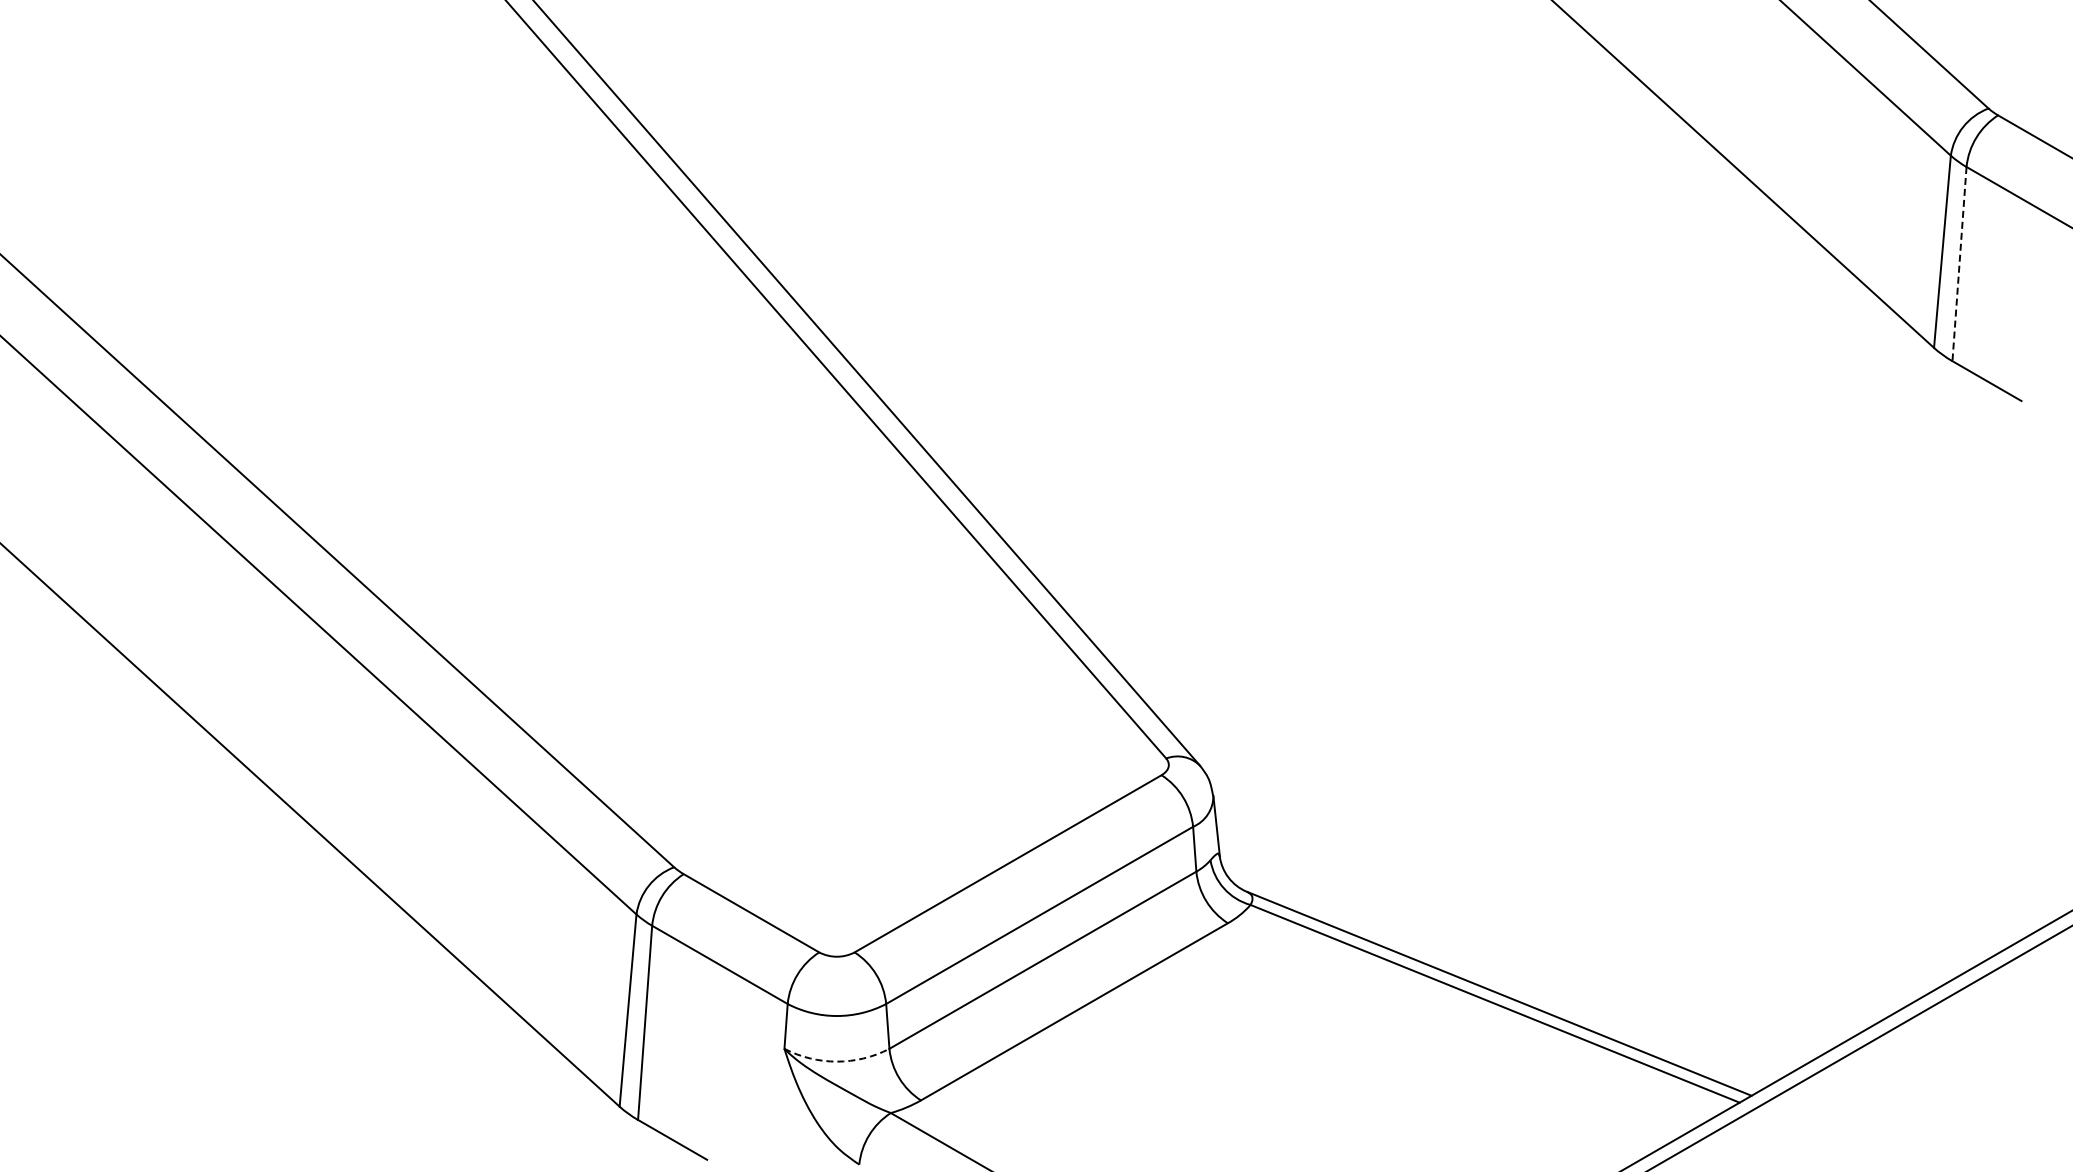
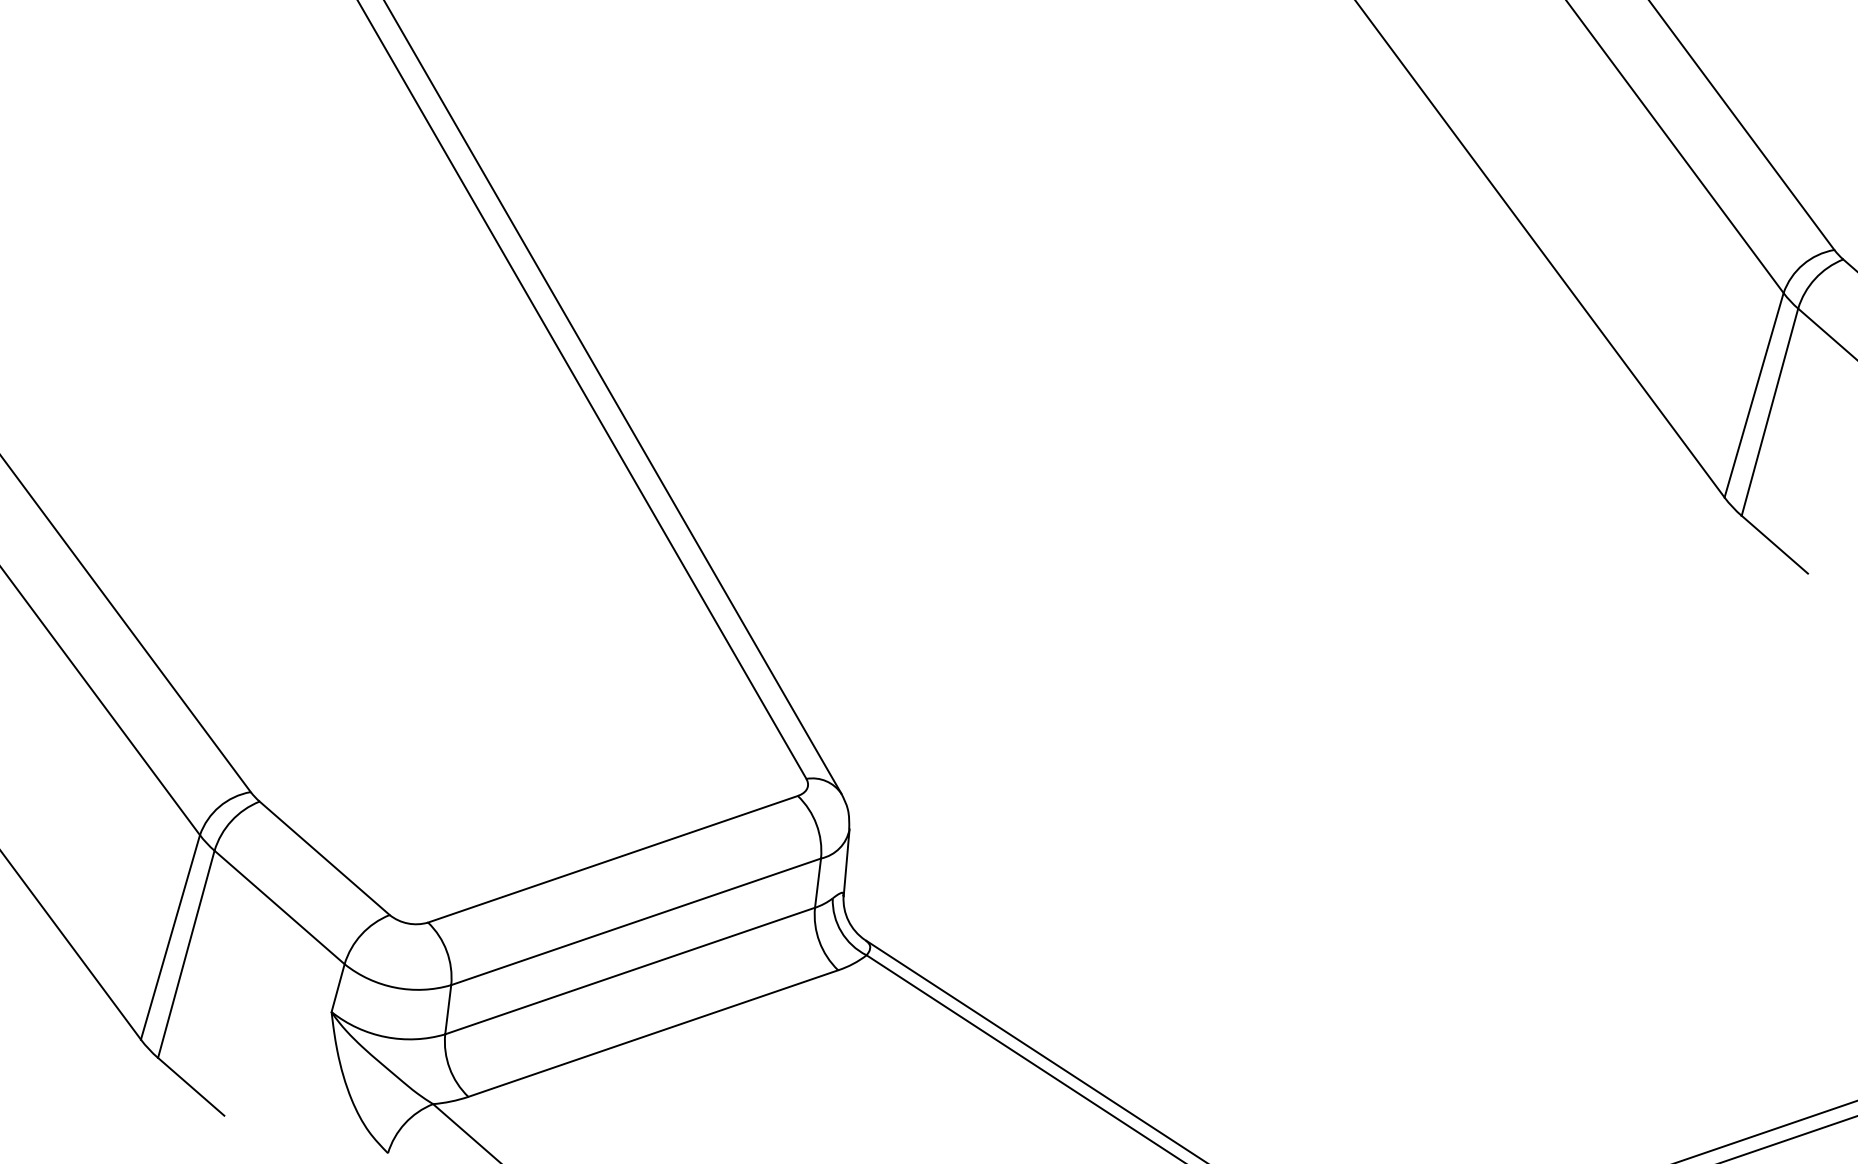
line: (1959, 264) -> (1769, 412), dashed -> solid
arc: (836, 1061) -> (385, 1036), dashed -> solid

